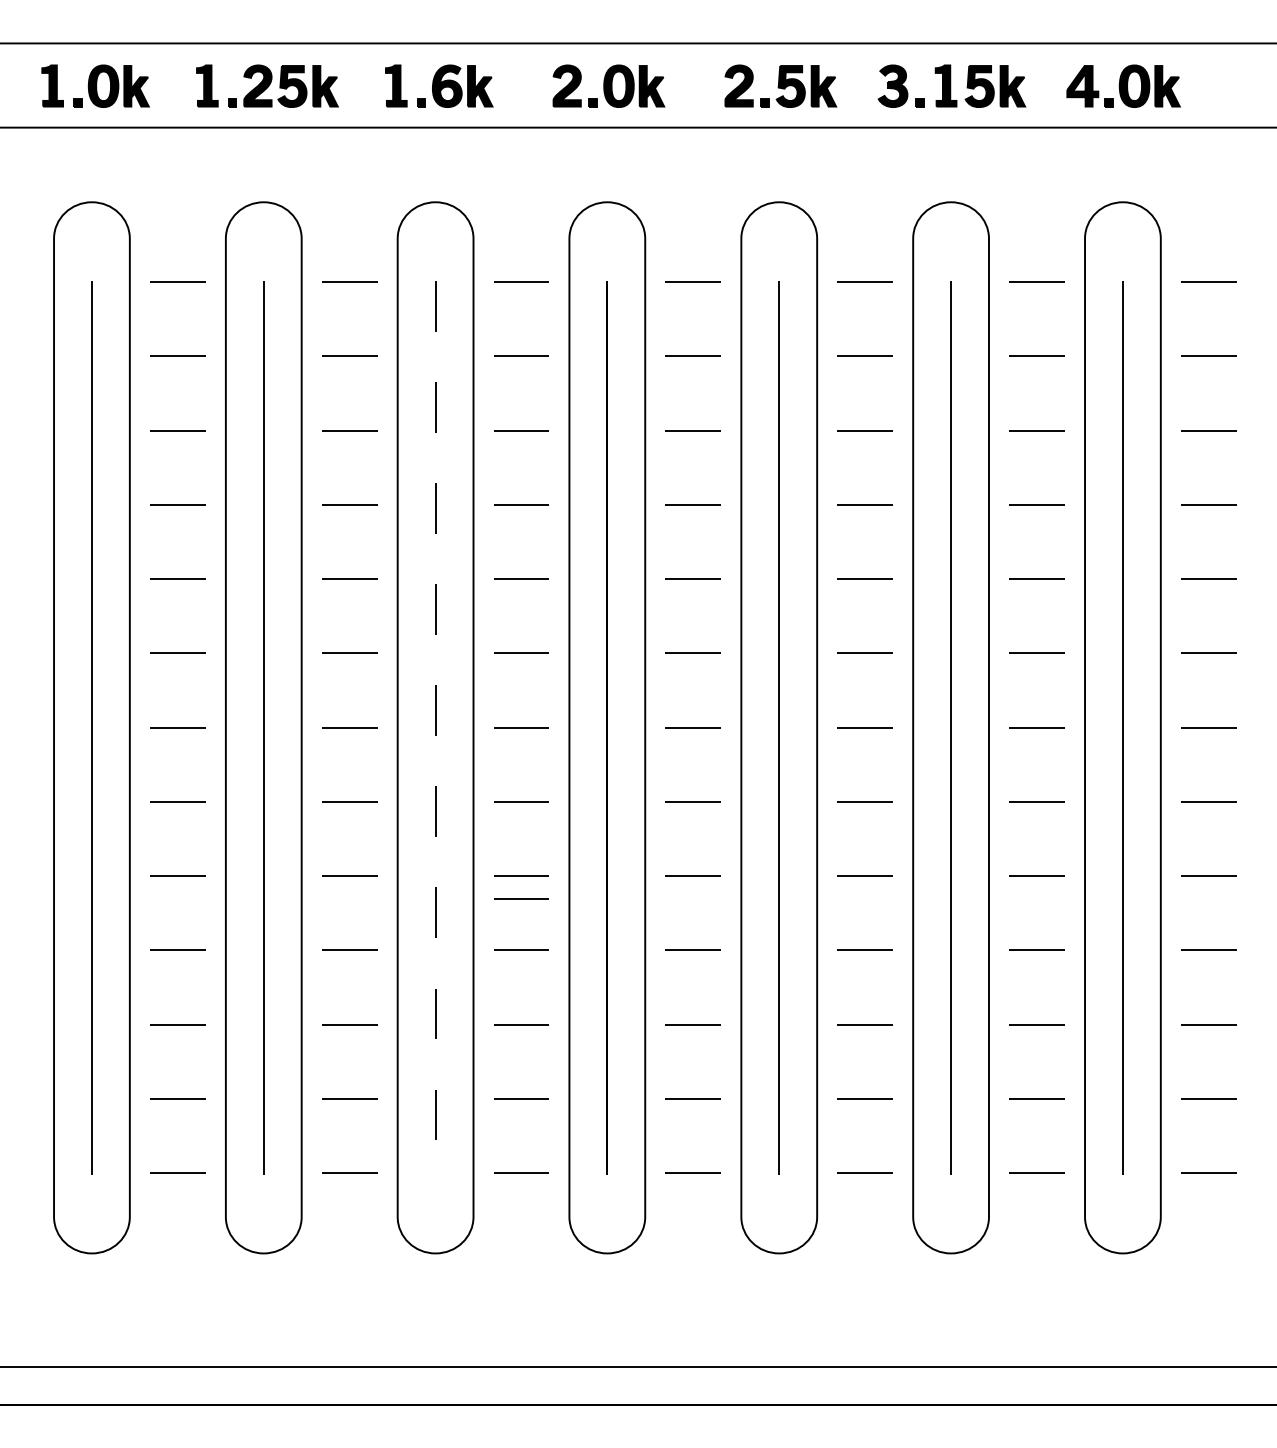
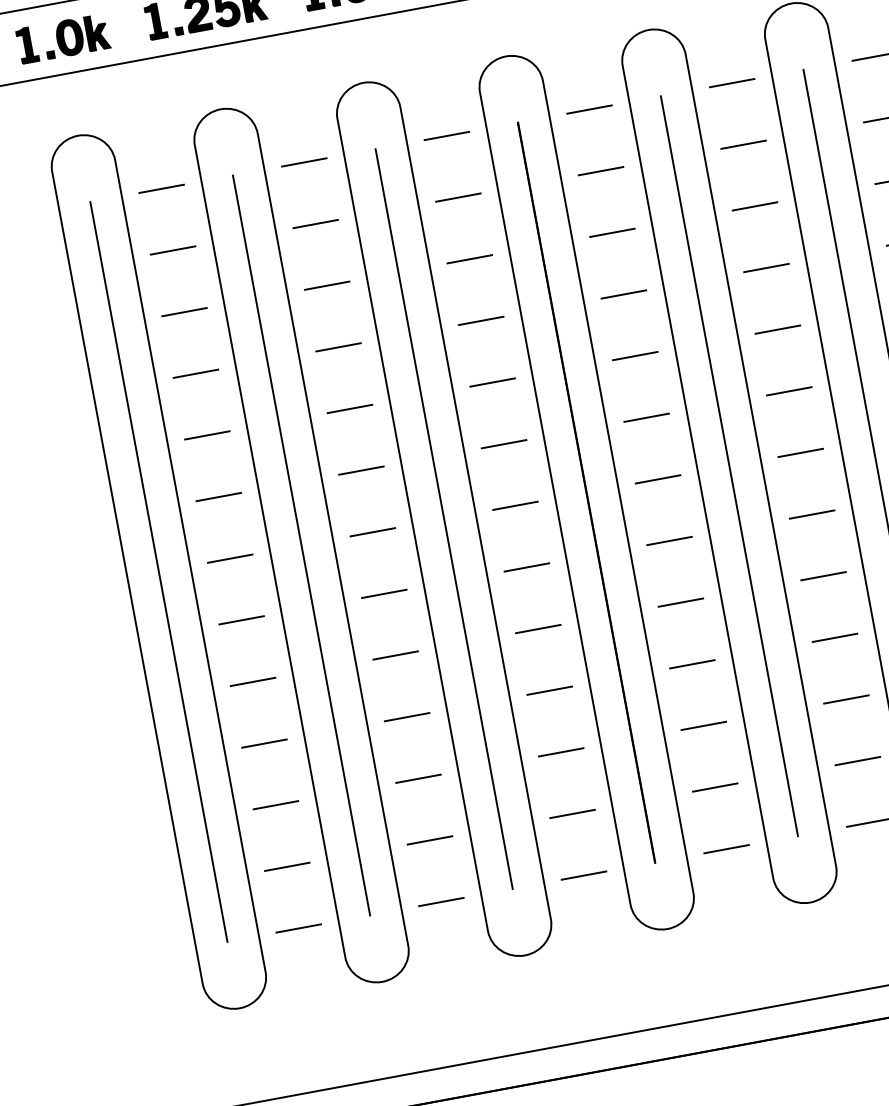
line: (435, 727) -> (444, 518), dashed -> solid
line: (521, 898) -> (541, 647), removed

